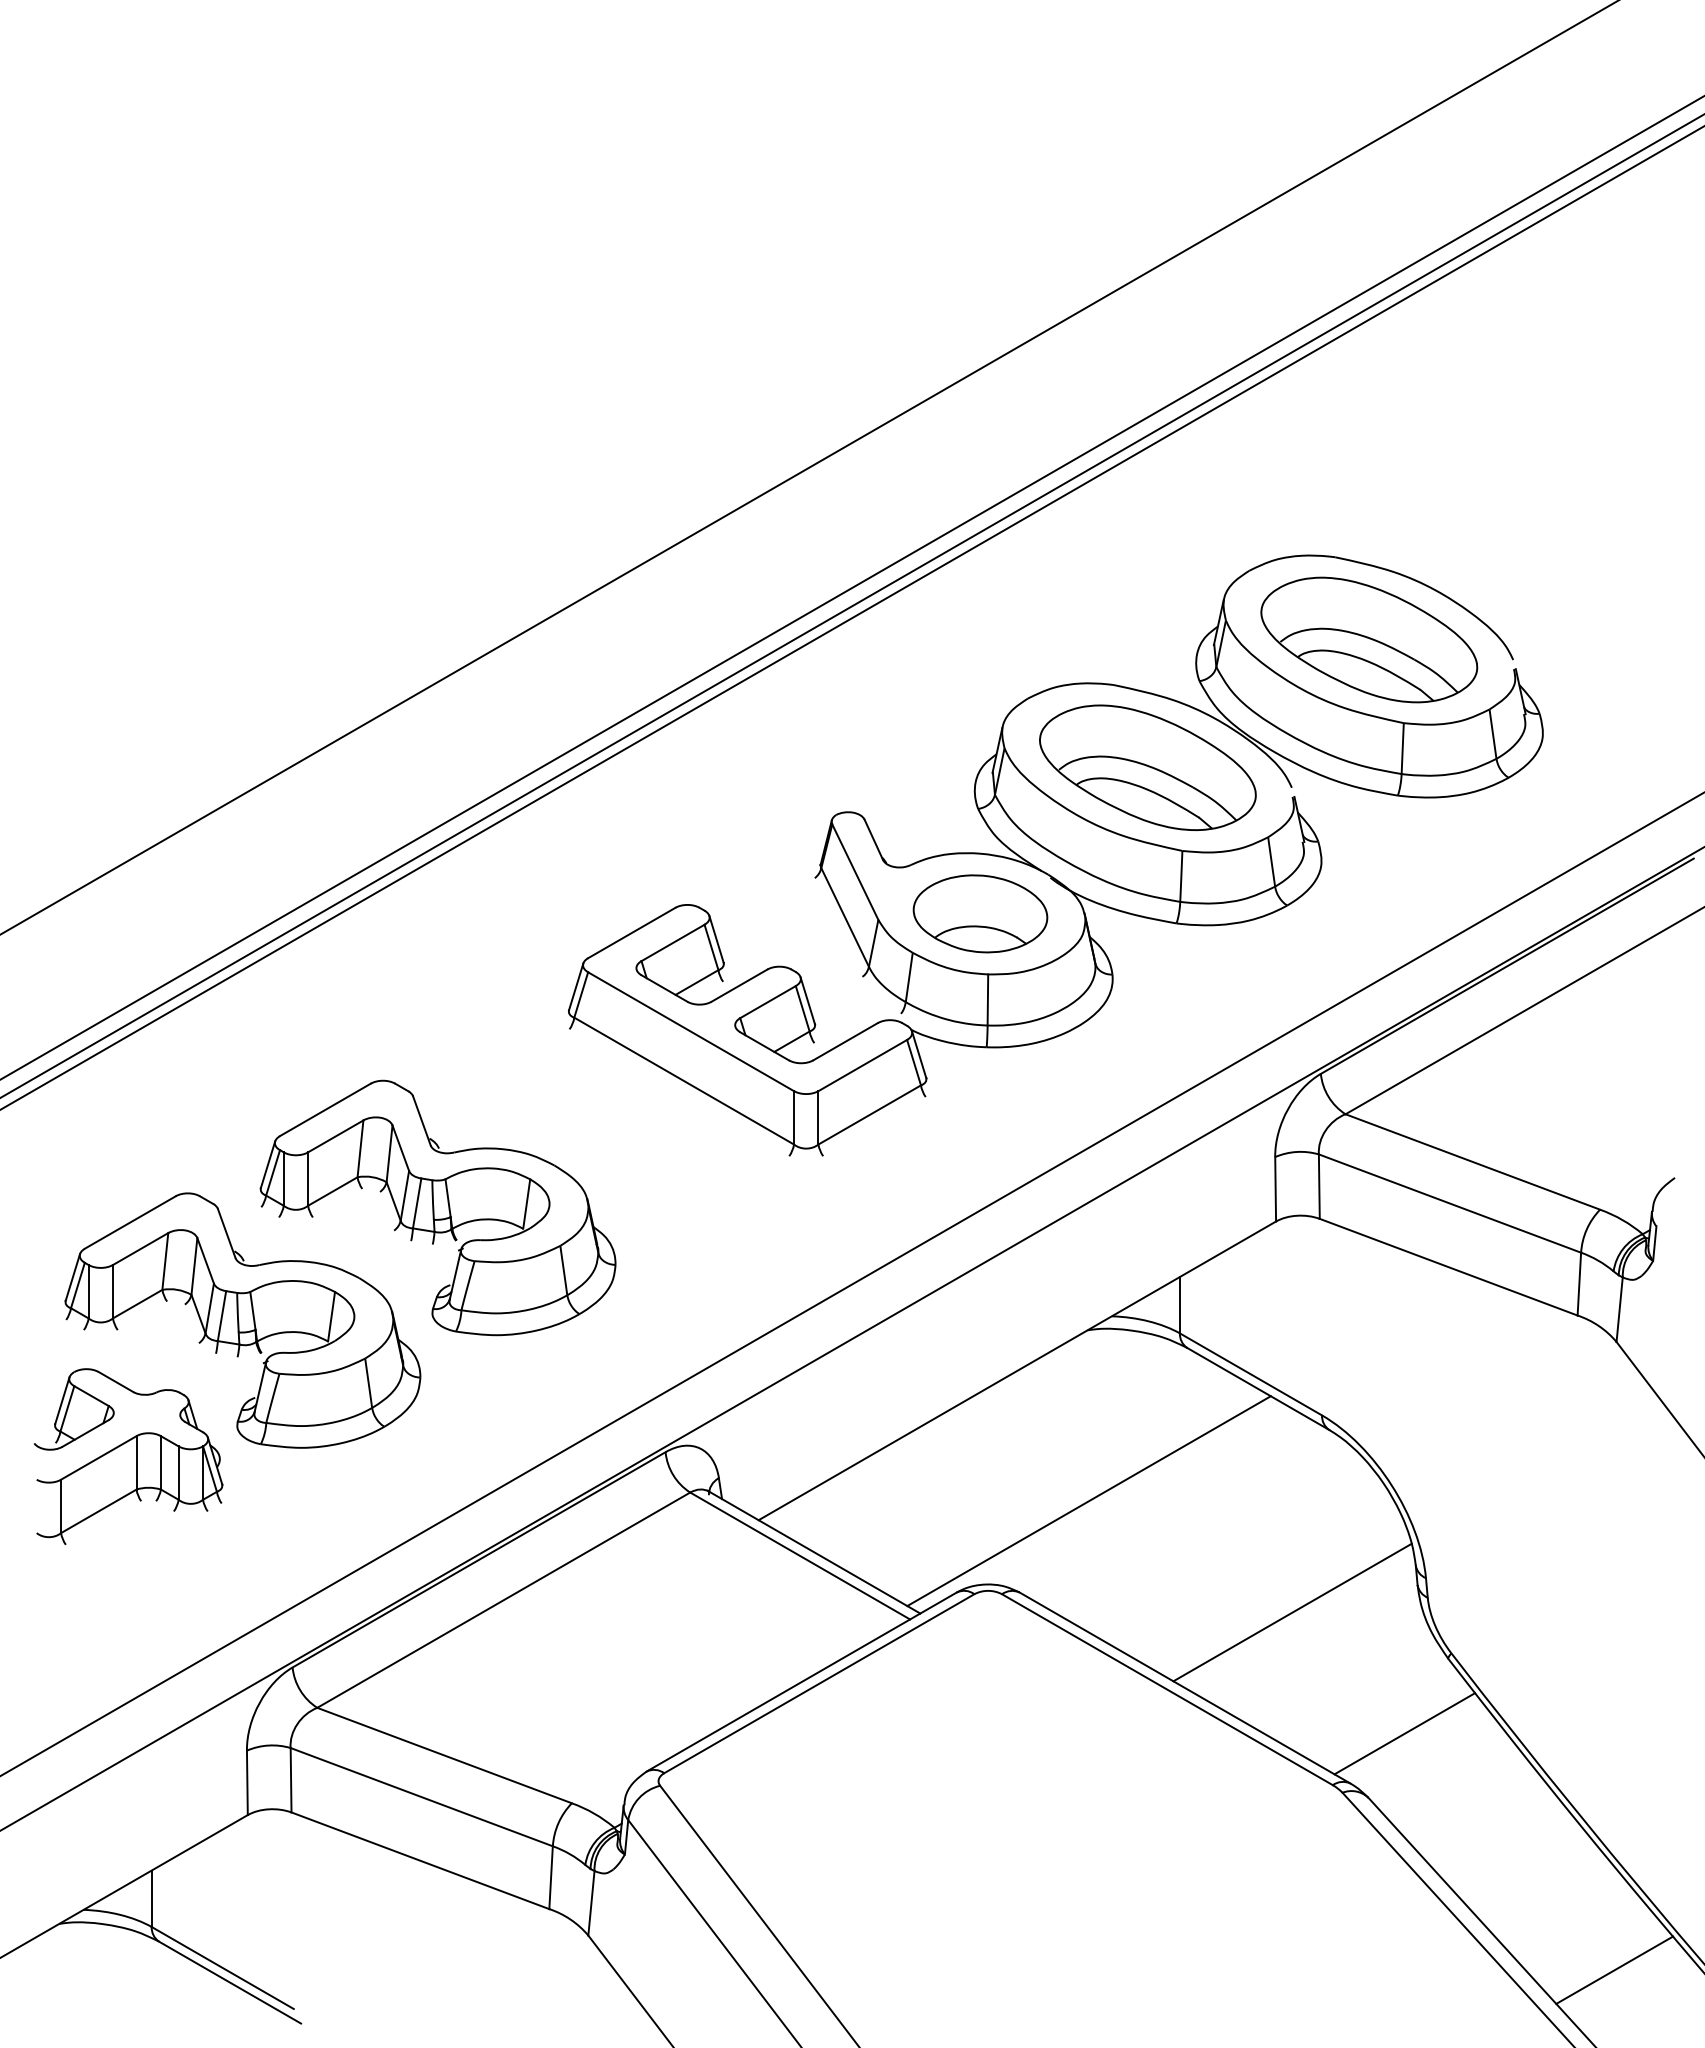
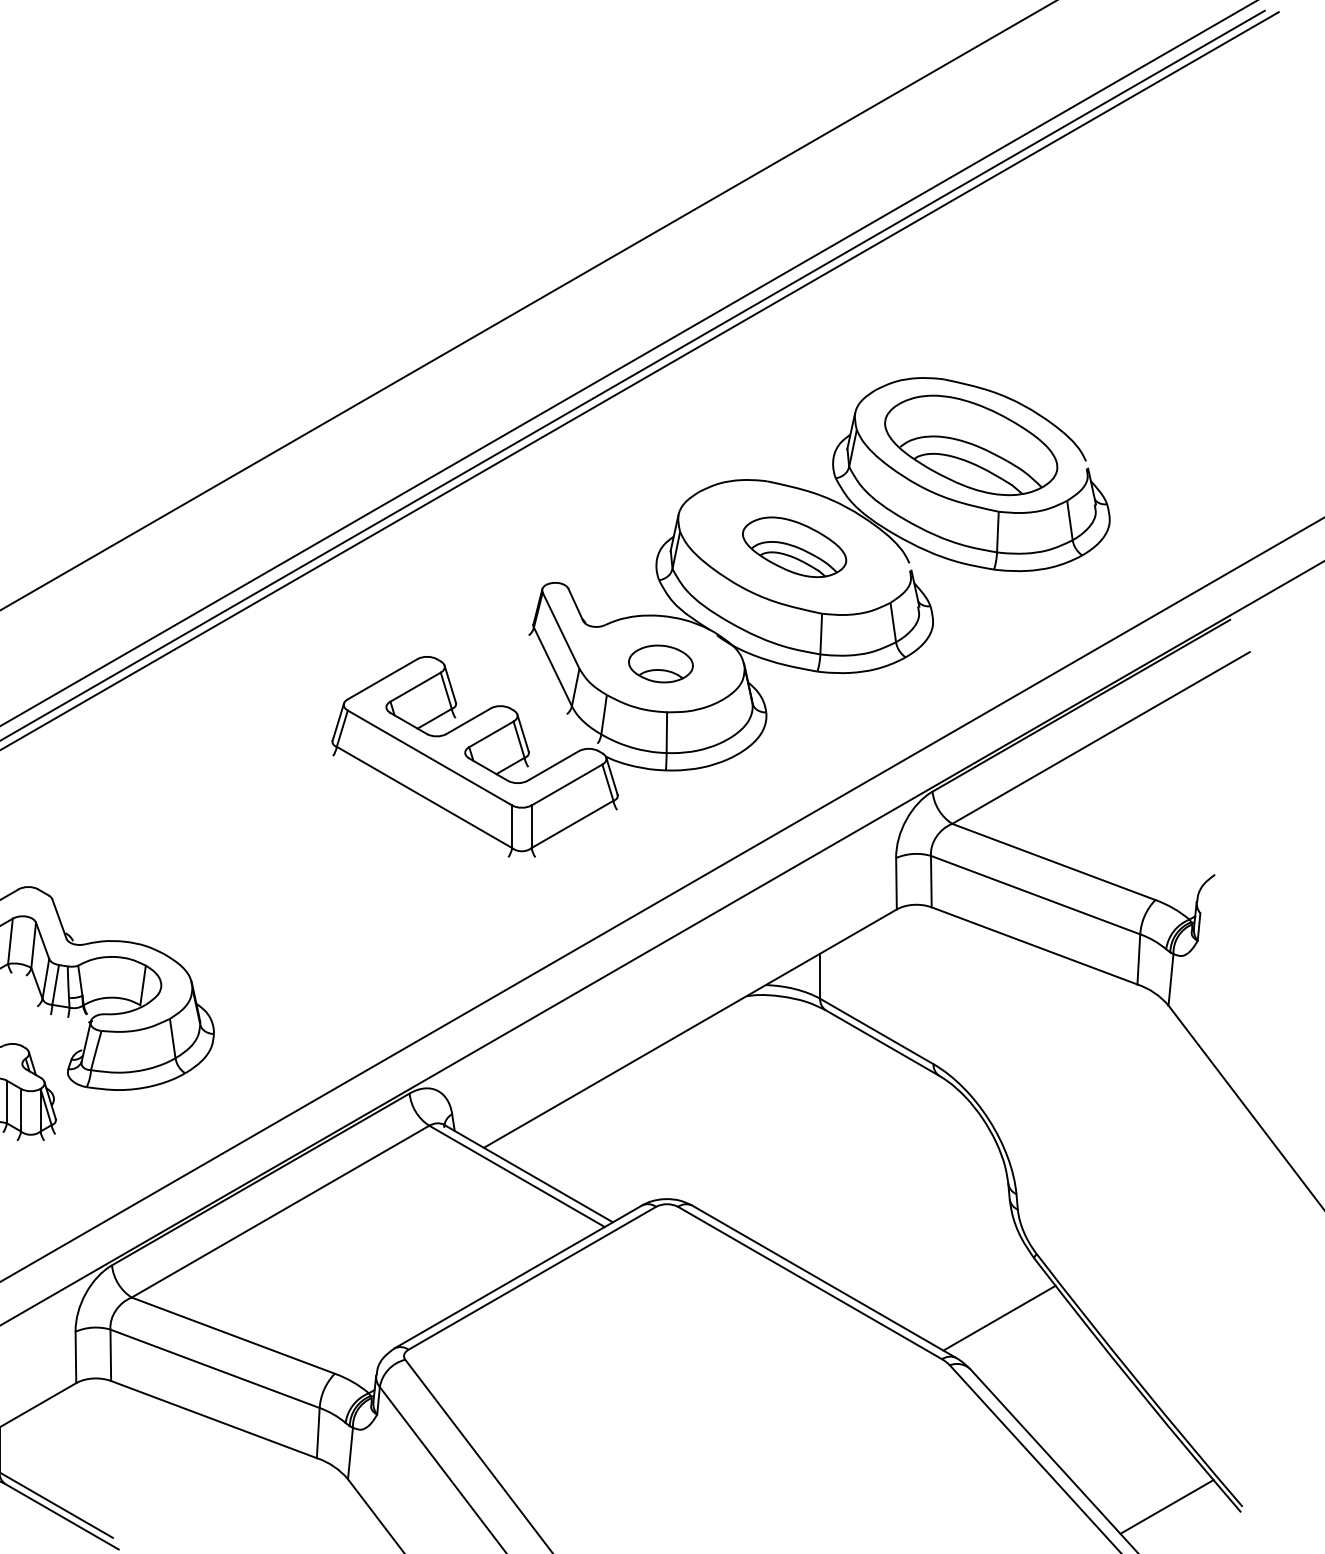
part: (1147, 767) -> (794, 547), size x0.6
part: (980, 913) -> (660, 663), size x0.6
part: (437, 1207) -> (227, 898), removed
line: (1088, 1501) -> (747, 1132), removed
line: (1292, 1612) -> (909, 1221), removed

